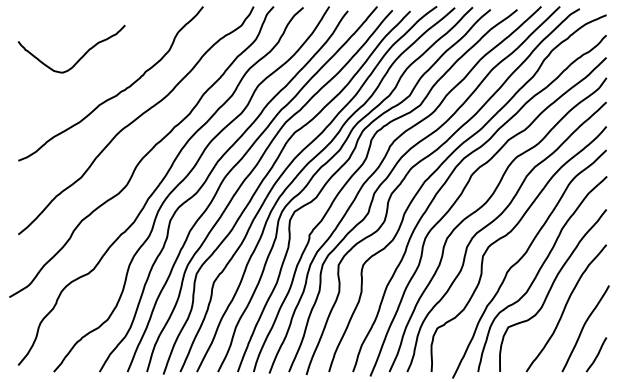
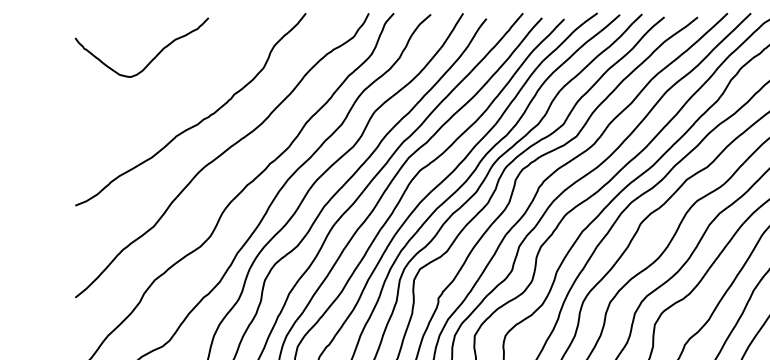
curve: (80, 57) -> (152, 58), moved

